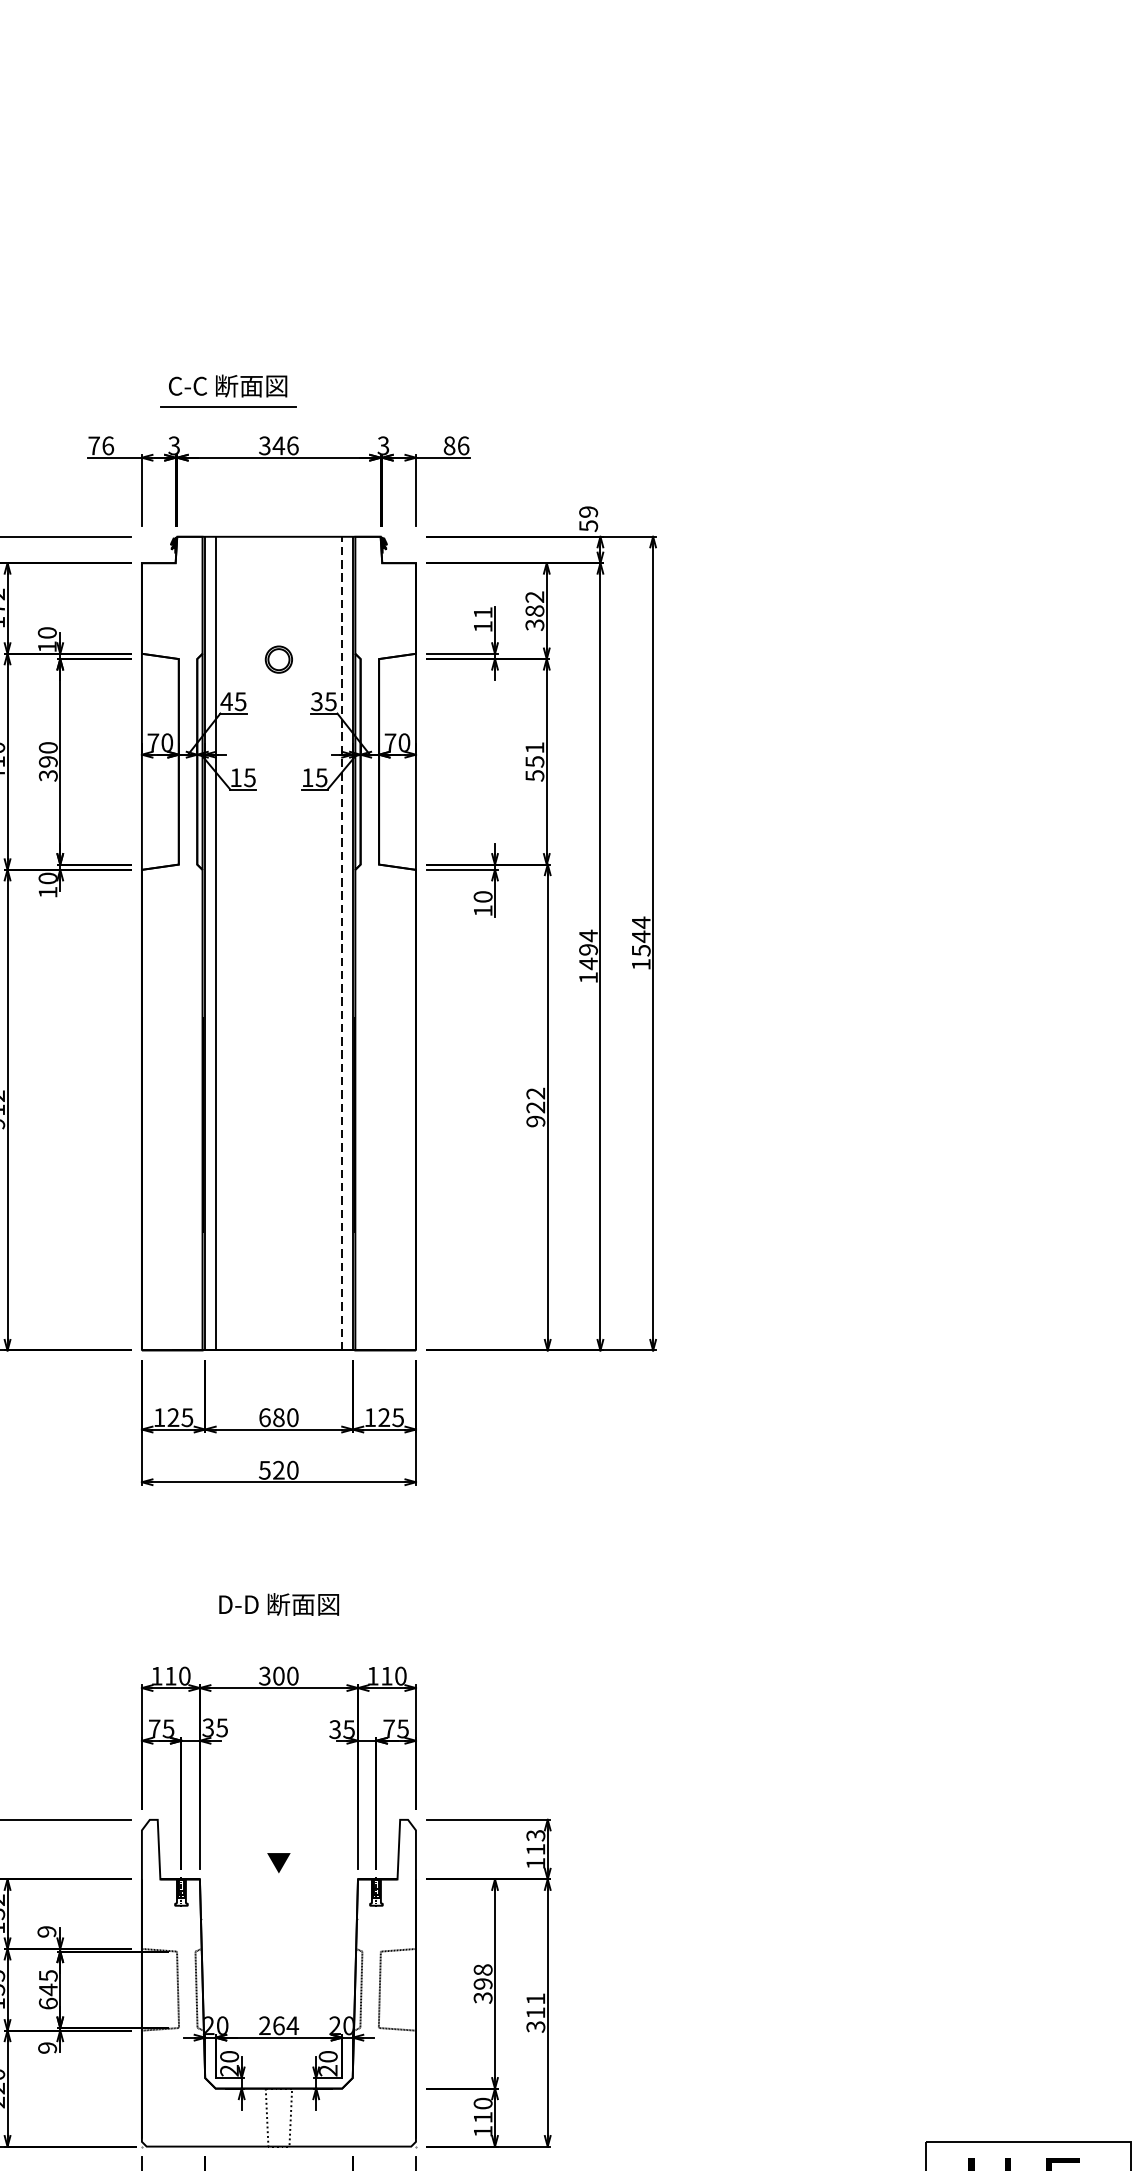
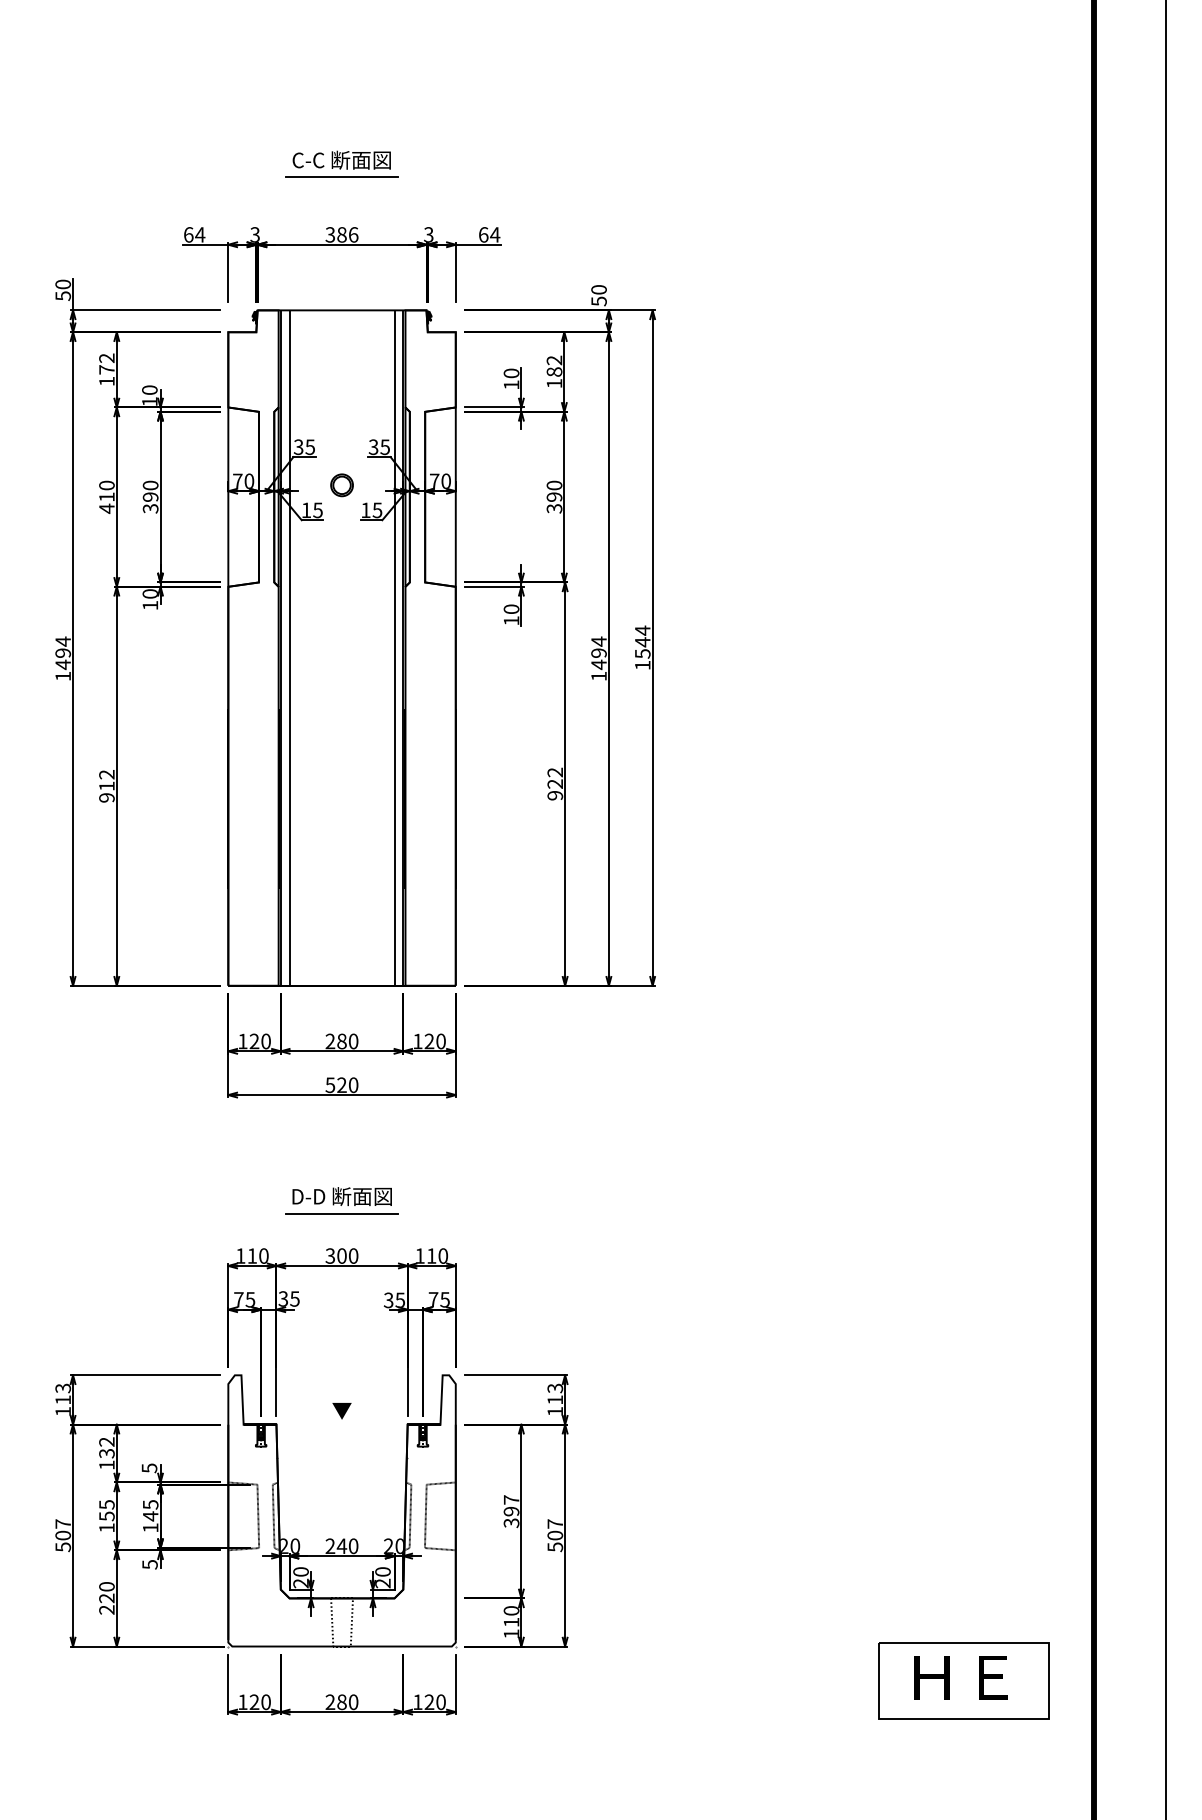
part: (227, 389) -> (341, 163), moved
text: (101, 445) -> (194, 234), 76 -> 64
text: (278, 445) -> (341, 234), 346 -> 386
text: (456, 445) -> (489, 234), 86 -> 64
text: (587, 511) -> (598, 289), 59 -> 50
text: (483, 612) -> (511, 373), 11 -> 10
text: (534, 624) -> (554, 383), 382 -> 182
part: (278, 659) -> (341, 485), moved
text: (226, 702) -> (298, 447), 45 -> 35
text: (534, 761) -> (554, 496), 551 -> 390
line: (342, 944) -> (394, 648), dashed -> solid
text: (186, 1417) -> (265, 1041), 125 -> 120
text: (265, 1417) -> (330, 1041), 680 -> 280
text: (397, 1417) -> (440, 1041), 125 -> 120
line: (279, 1624) -> (342, 1213), added
text: (46, 1932) -> (149, 1468), 9 -> 5
text: (483, 1969) -> (511, 1499), 398 -> 397
text: (48, 2003) -> (150, 1527), 645 -> 145
text: (536, 2012) -> (555, 1535), 311 -> 507
text: (285, 2026) -> (347, 1546), 264 -> 240
text: (46, 2047) -> (149, 1564), 9 -> 5

